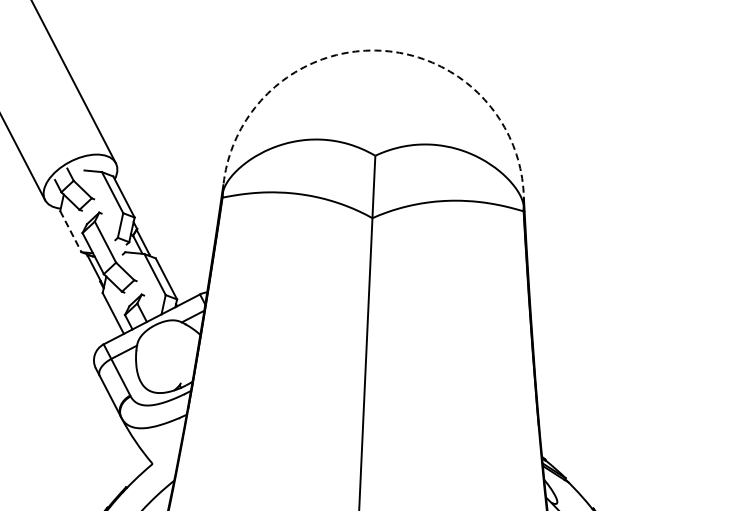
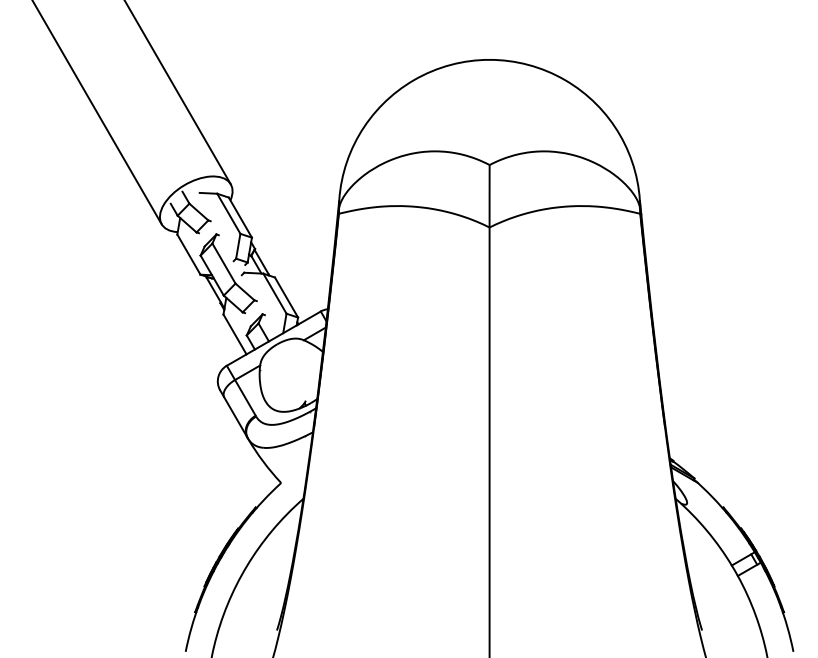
arc: (380, 50) -> (489, 59), dashed -> solid
line: (71, 232) -> (189, 255), dashed -> solid

